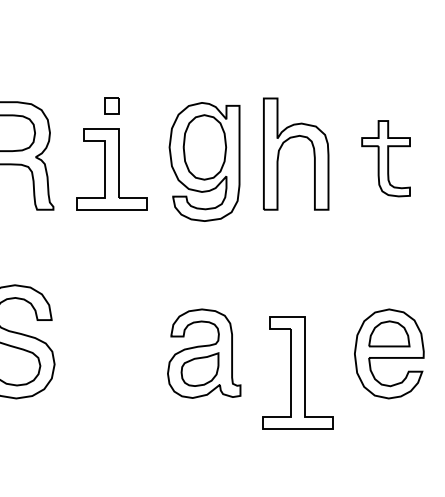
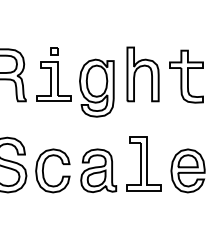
part: (386, 158) -> (186, 76), size x1.43
part: (203, 160) -> (96, 87), moved
part: (92, 346) -> (44, 167), added
part: (297, 371) -> (143, 163), moved

